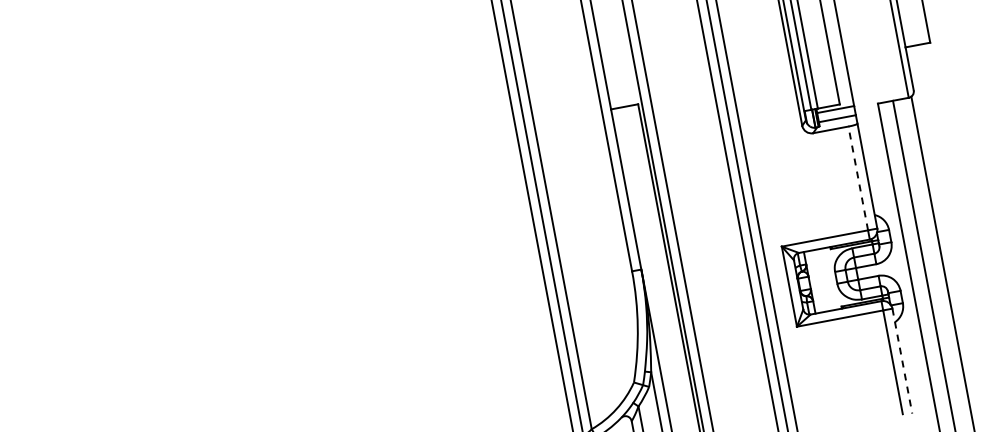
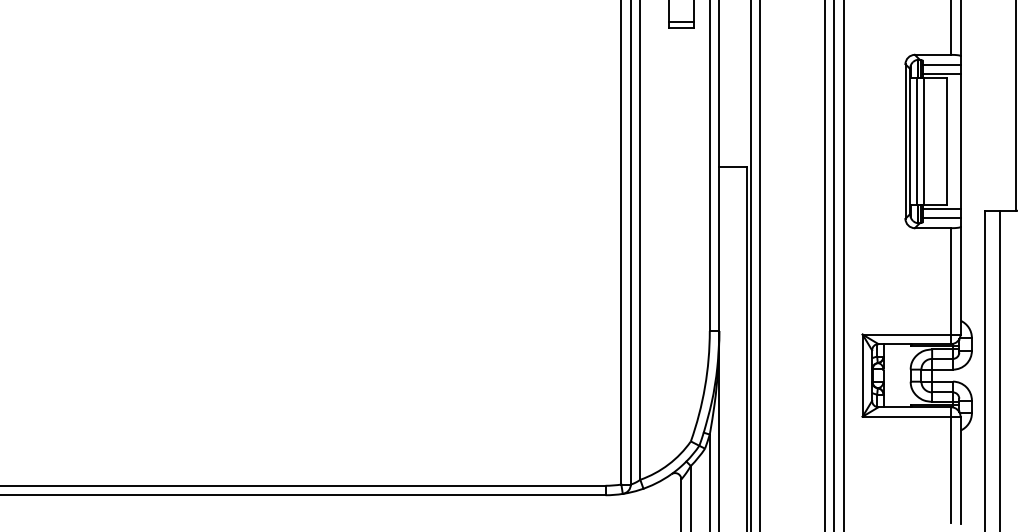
line: (858, 177) -> (951, 280), dashed -> solid
line: (902, 361) -> (960, 470), dashed -> solid

